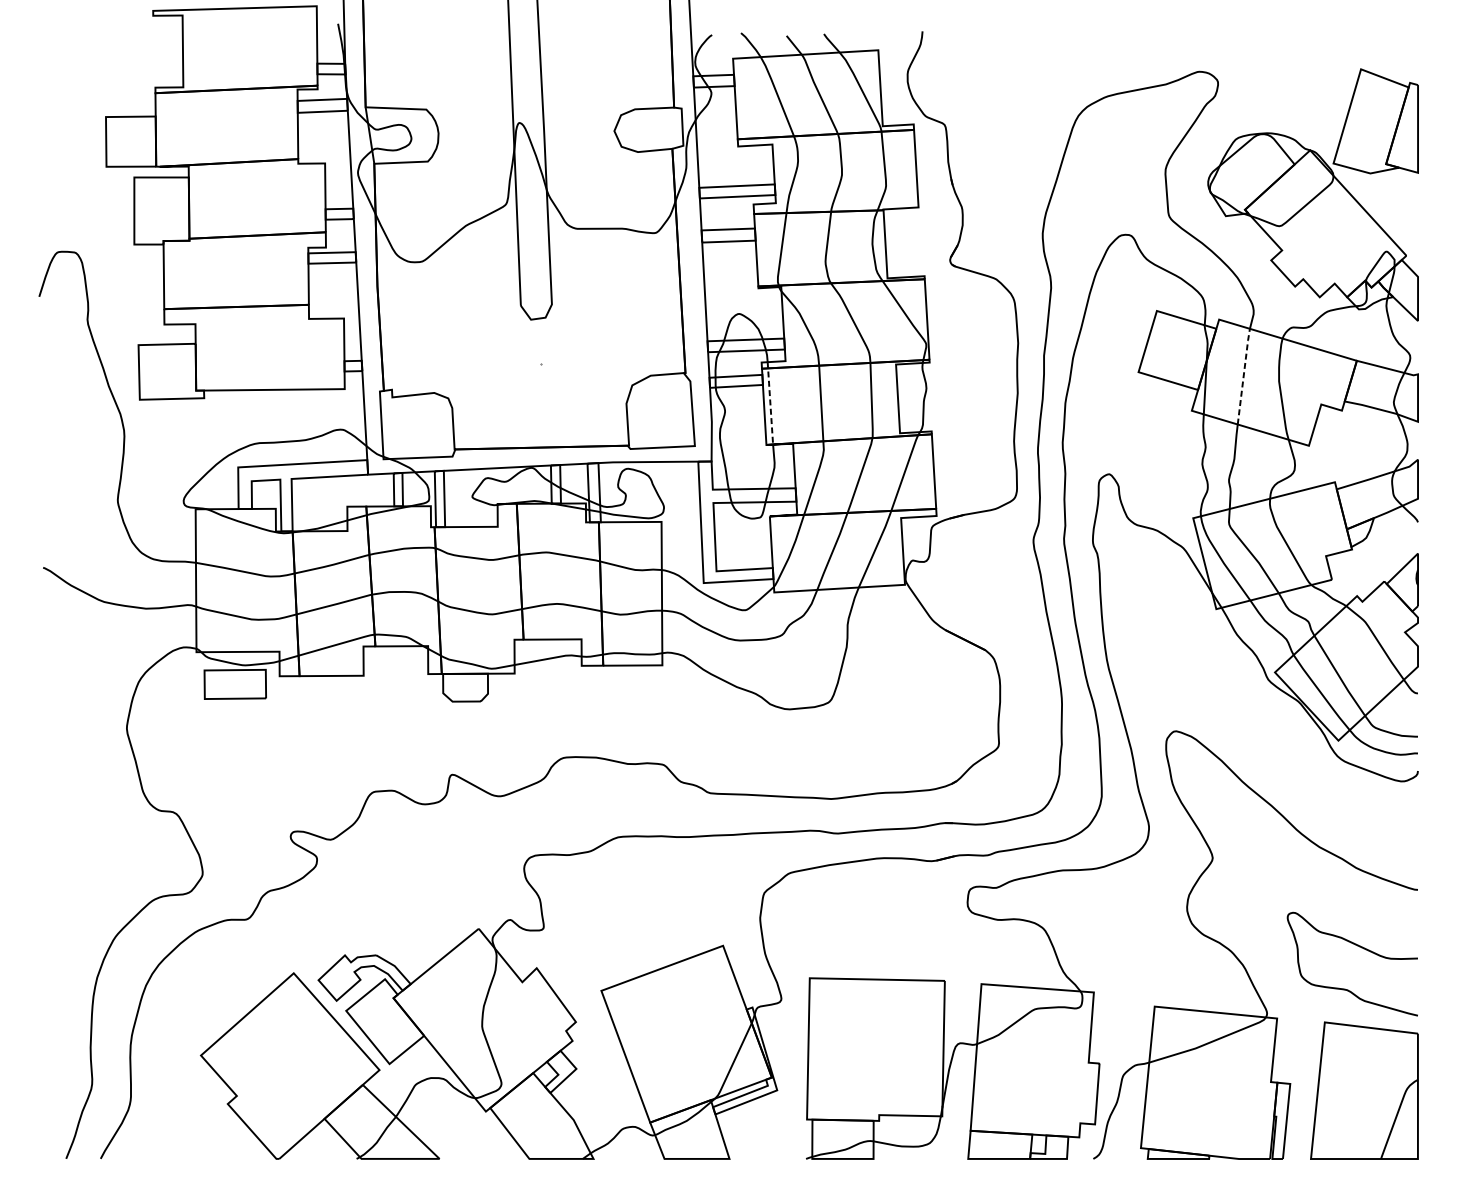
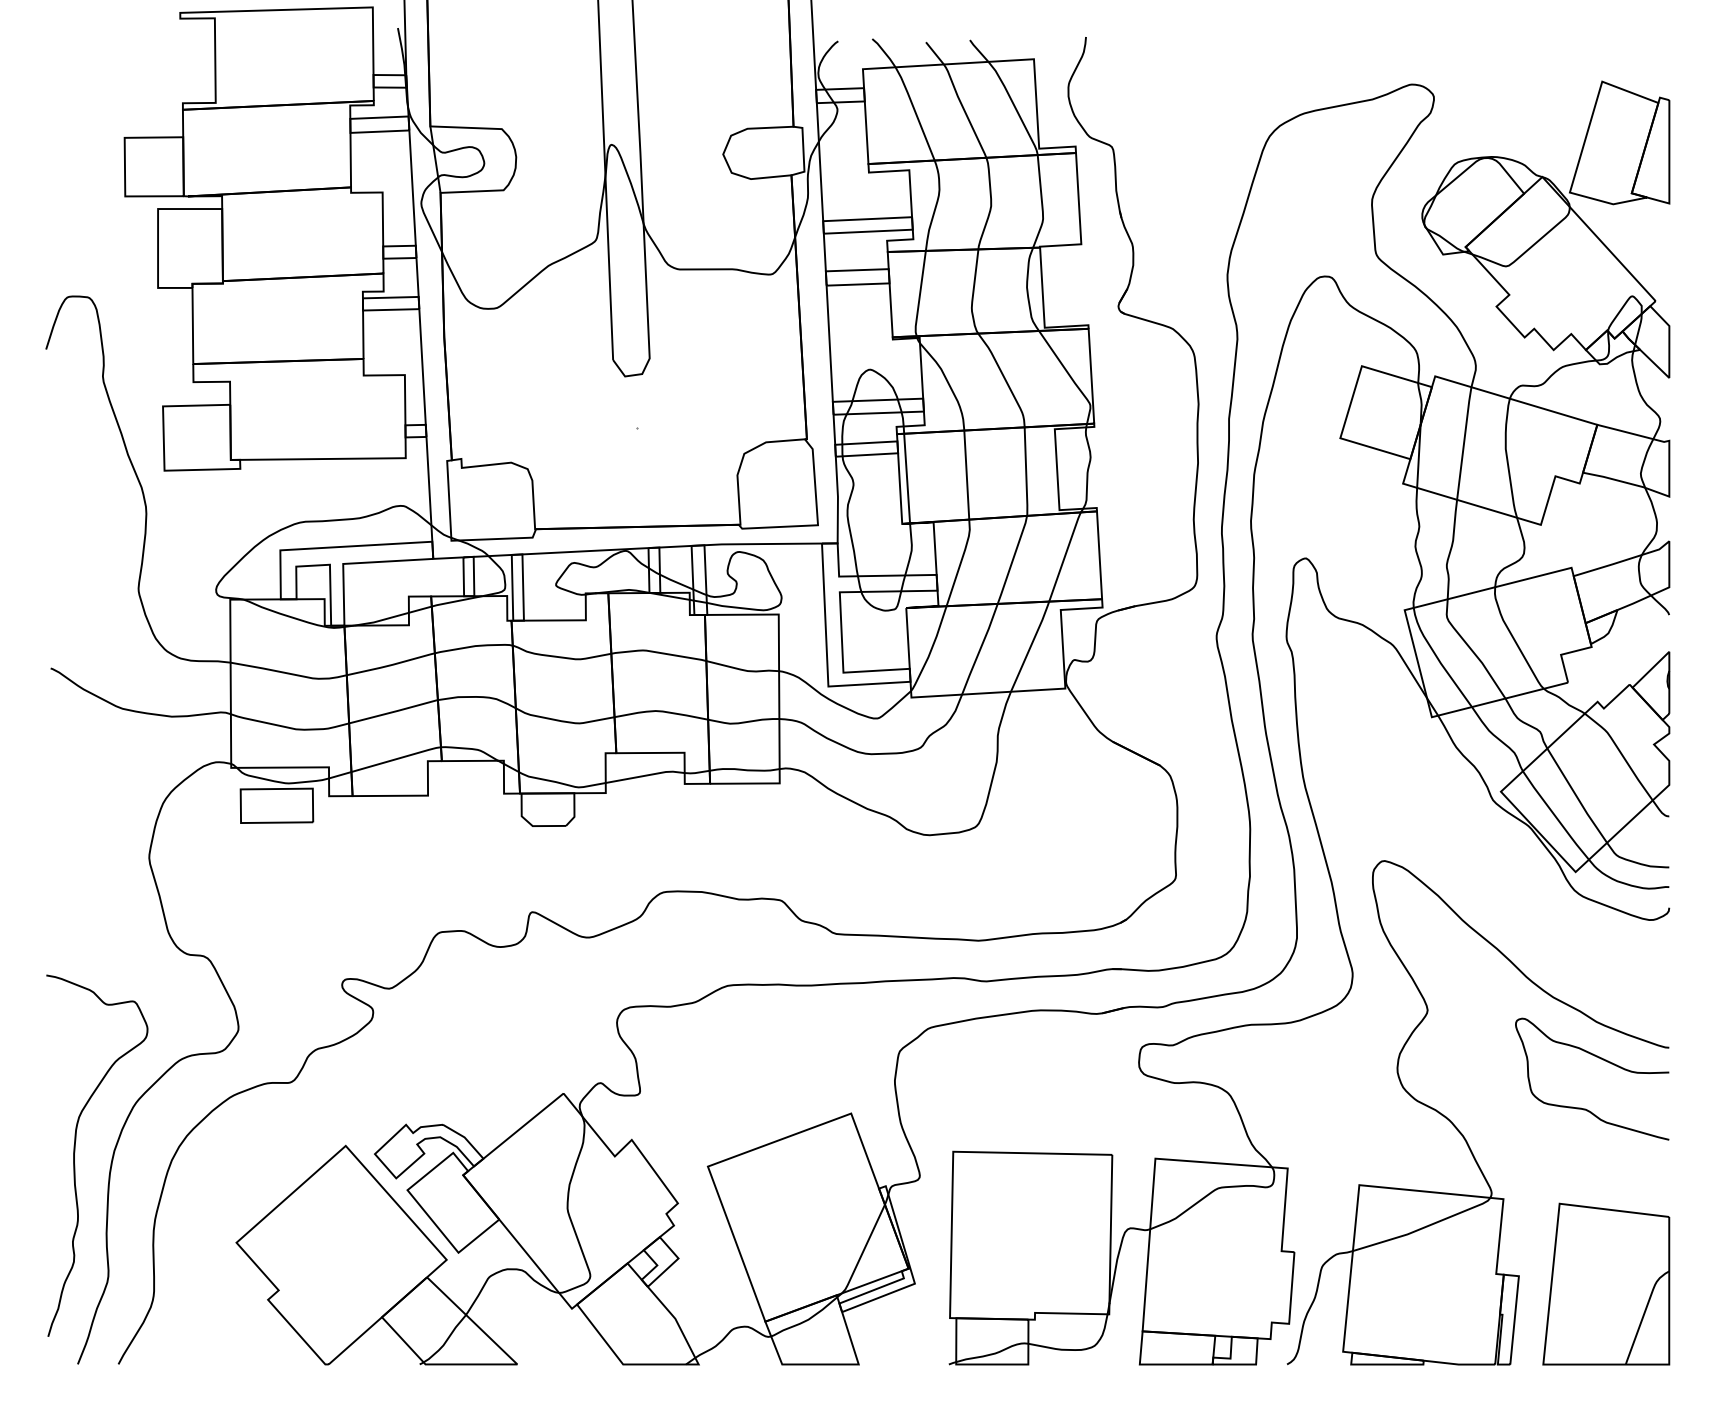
line: (1244, 375) -> (1464, 442), dashed -> solid
line: (770, 402) -> (906, 474), dashed -> solid
curve: (1359, 947) -> (1600, 1059), moved
curve: (64, 978) -> (75, 1152), added

